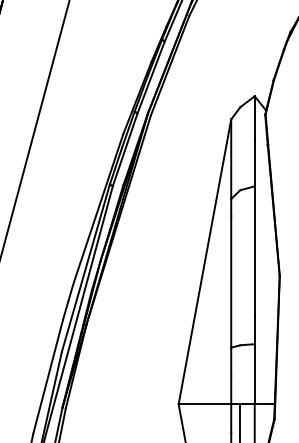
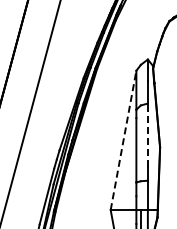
line: (253, 251) -> (147, 135), solid -> dashed
line: (204, 261) -> (123, 140), solid -> dashed

